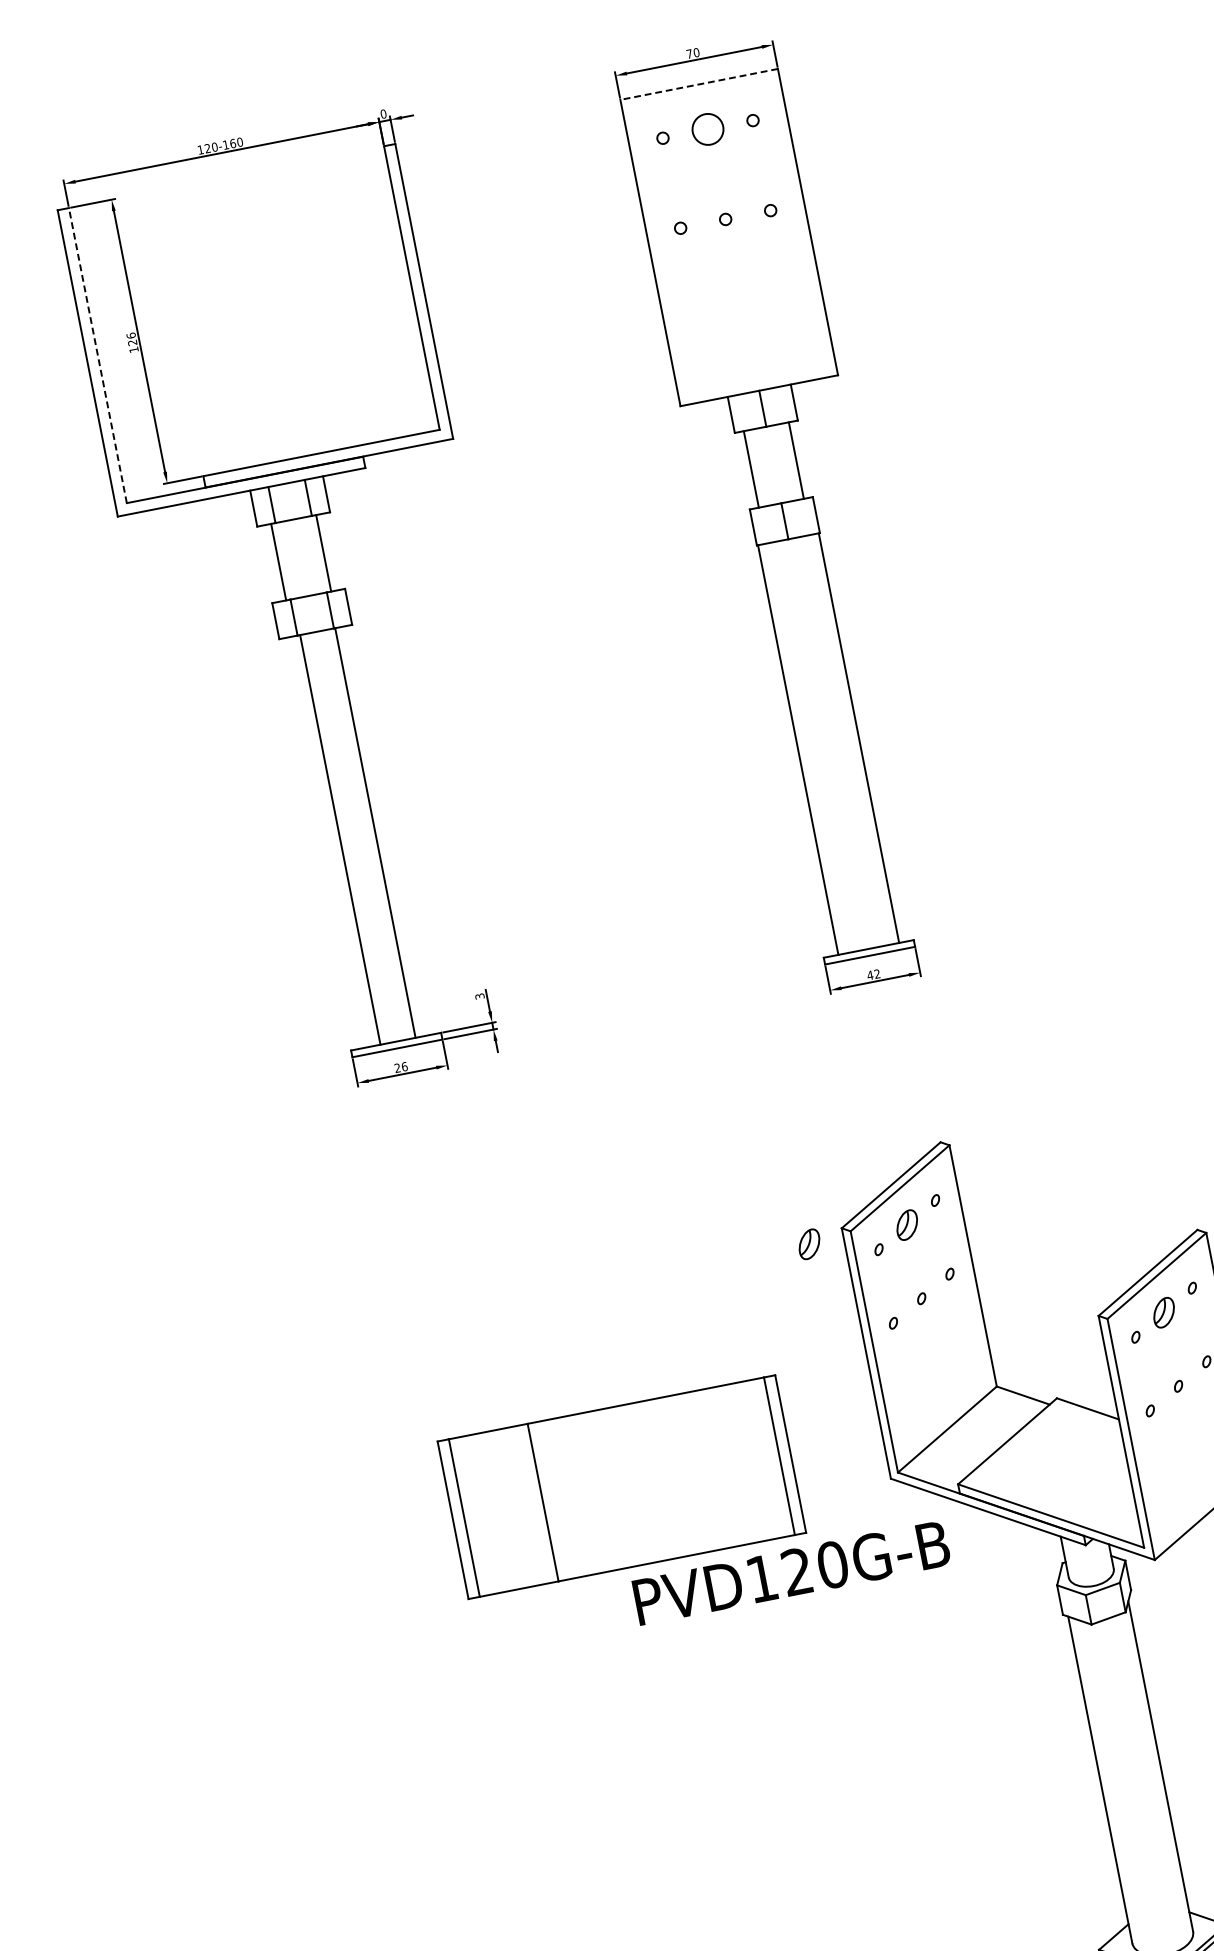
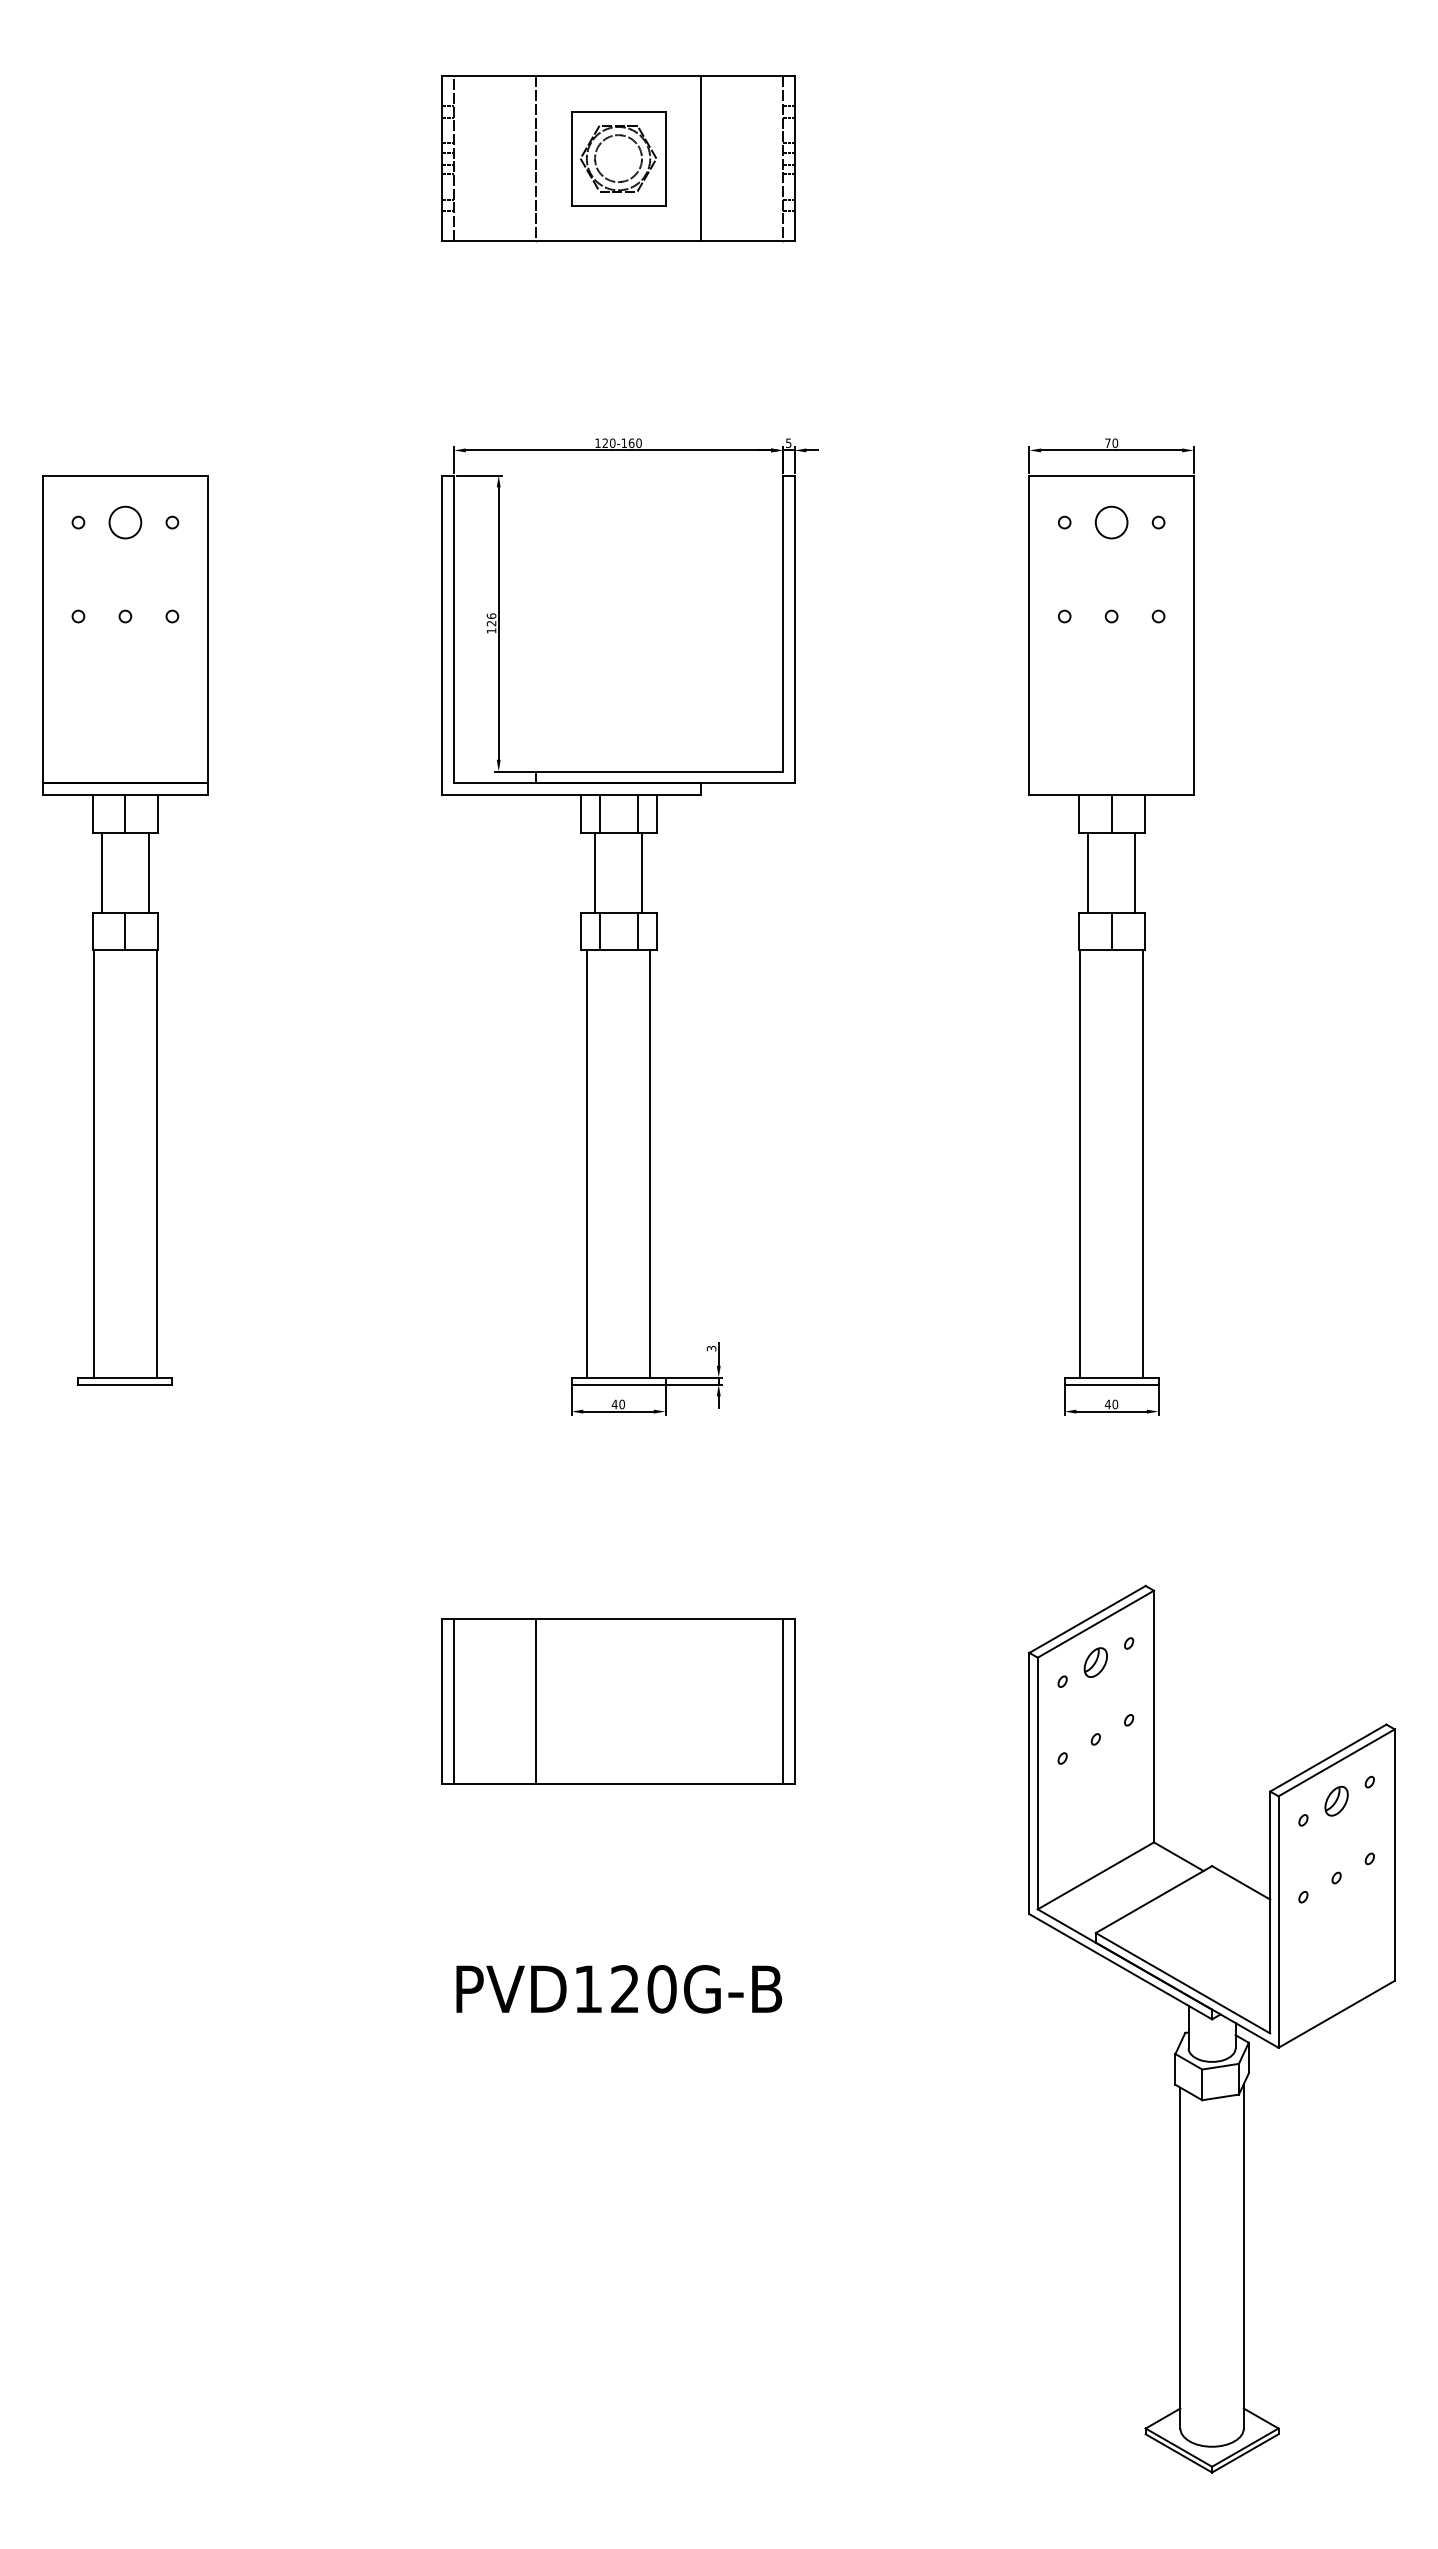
line: (699, 84) -> (1111, 475), dashed -> solid
text: (383, 114) -> (788, 443), 0 -> 5
line: (98, 355) -> (454, 629), dashed -> solid
line: (375, 832) -> (586, 1163), moved
line: (340, 839) -> (650, 1163), moved
text: (877, 974) -> (1115, 1404), 42 -> 40
text: (401, 1067) -> (618, 1404), 26 -> 40
part: (809, 1244) -> (993, 1662), removed
part: (621, 1487) -> (618, 1701), moved
text: (792, 1573) -> (619, 1989), moved

